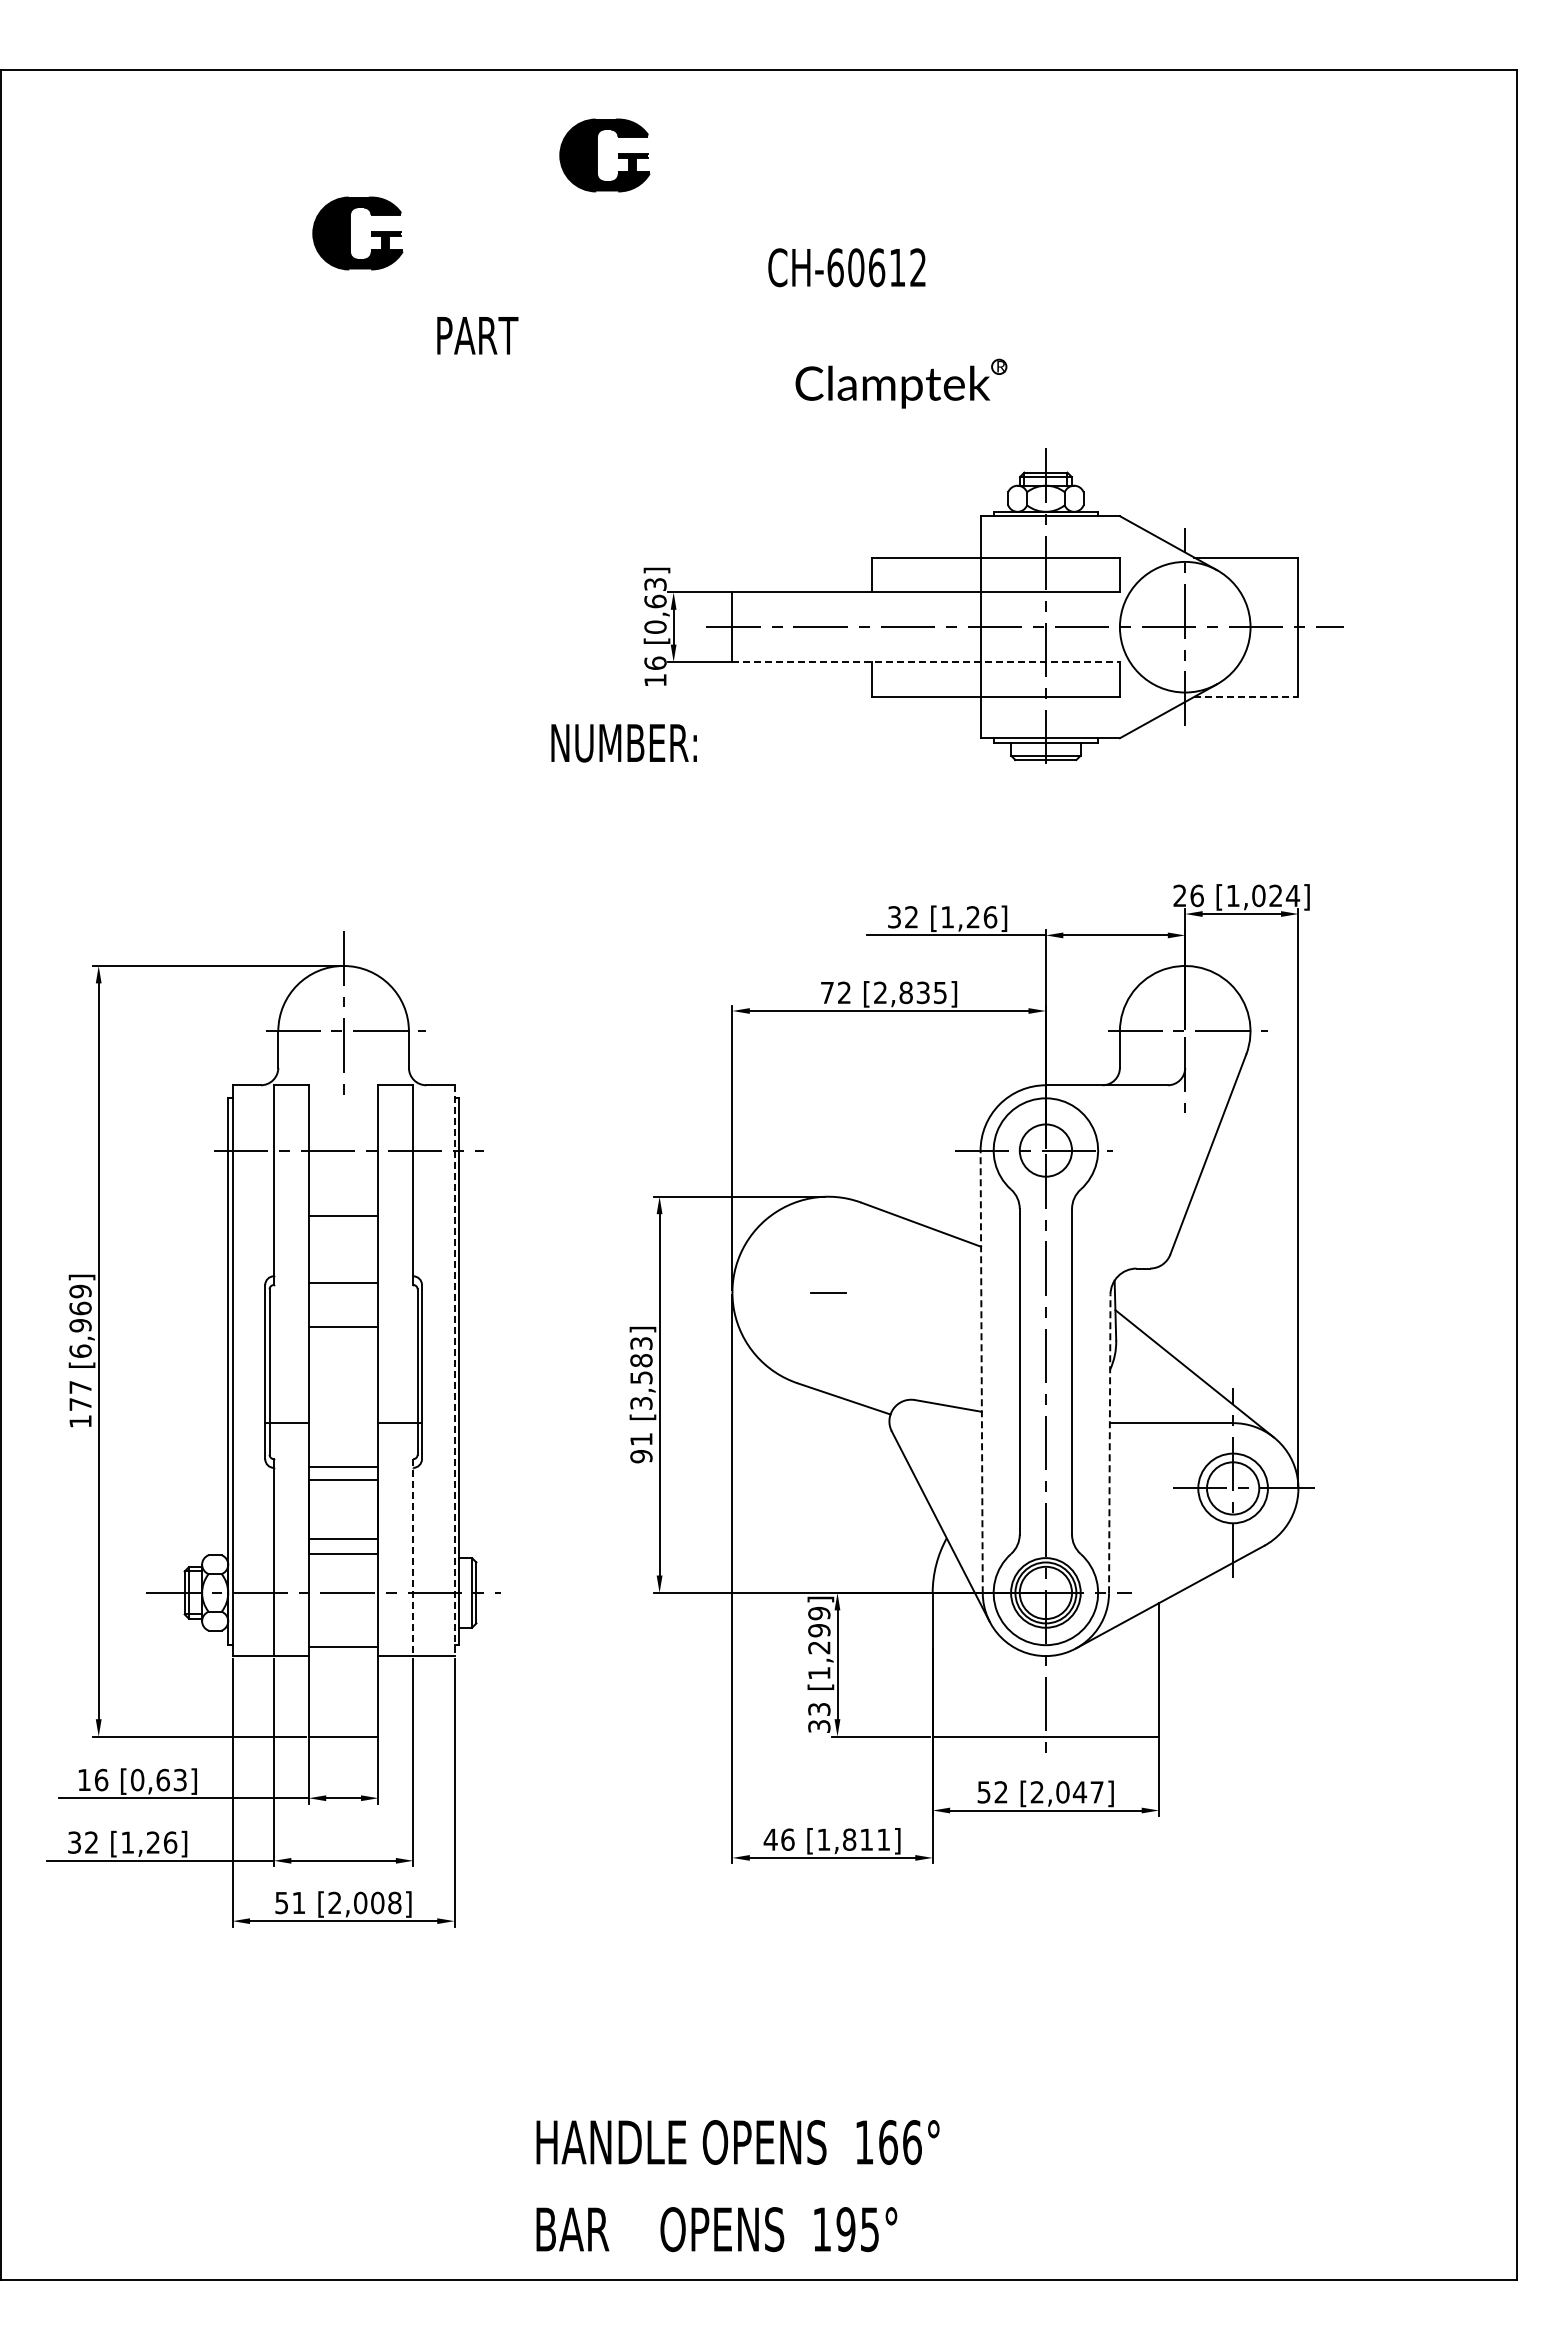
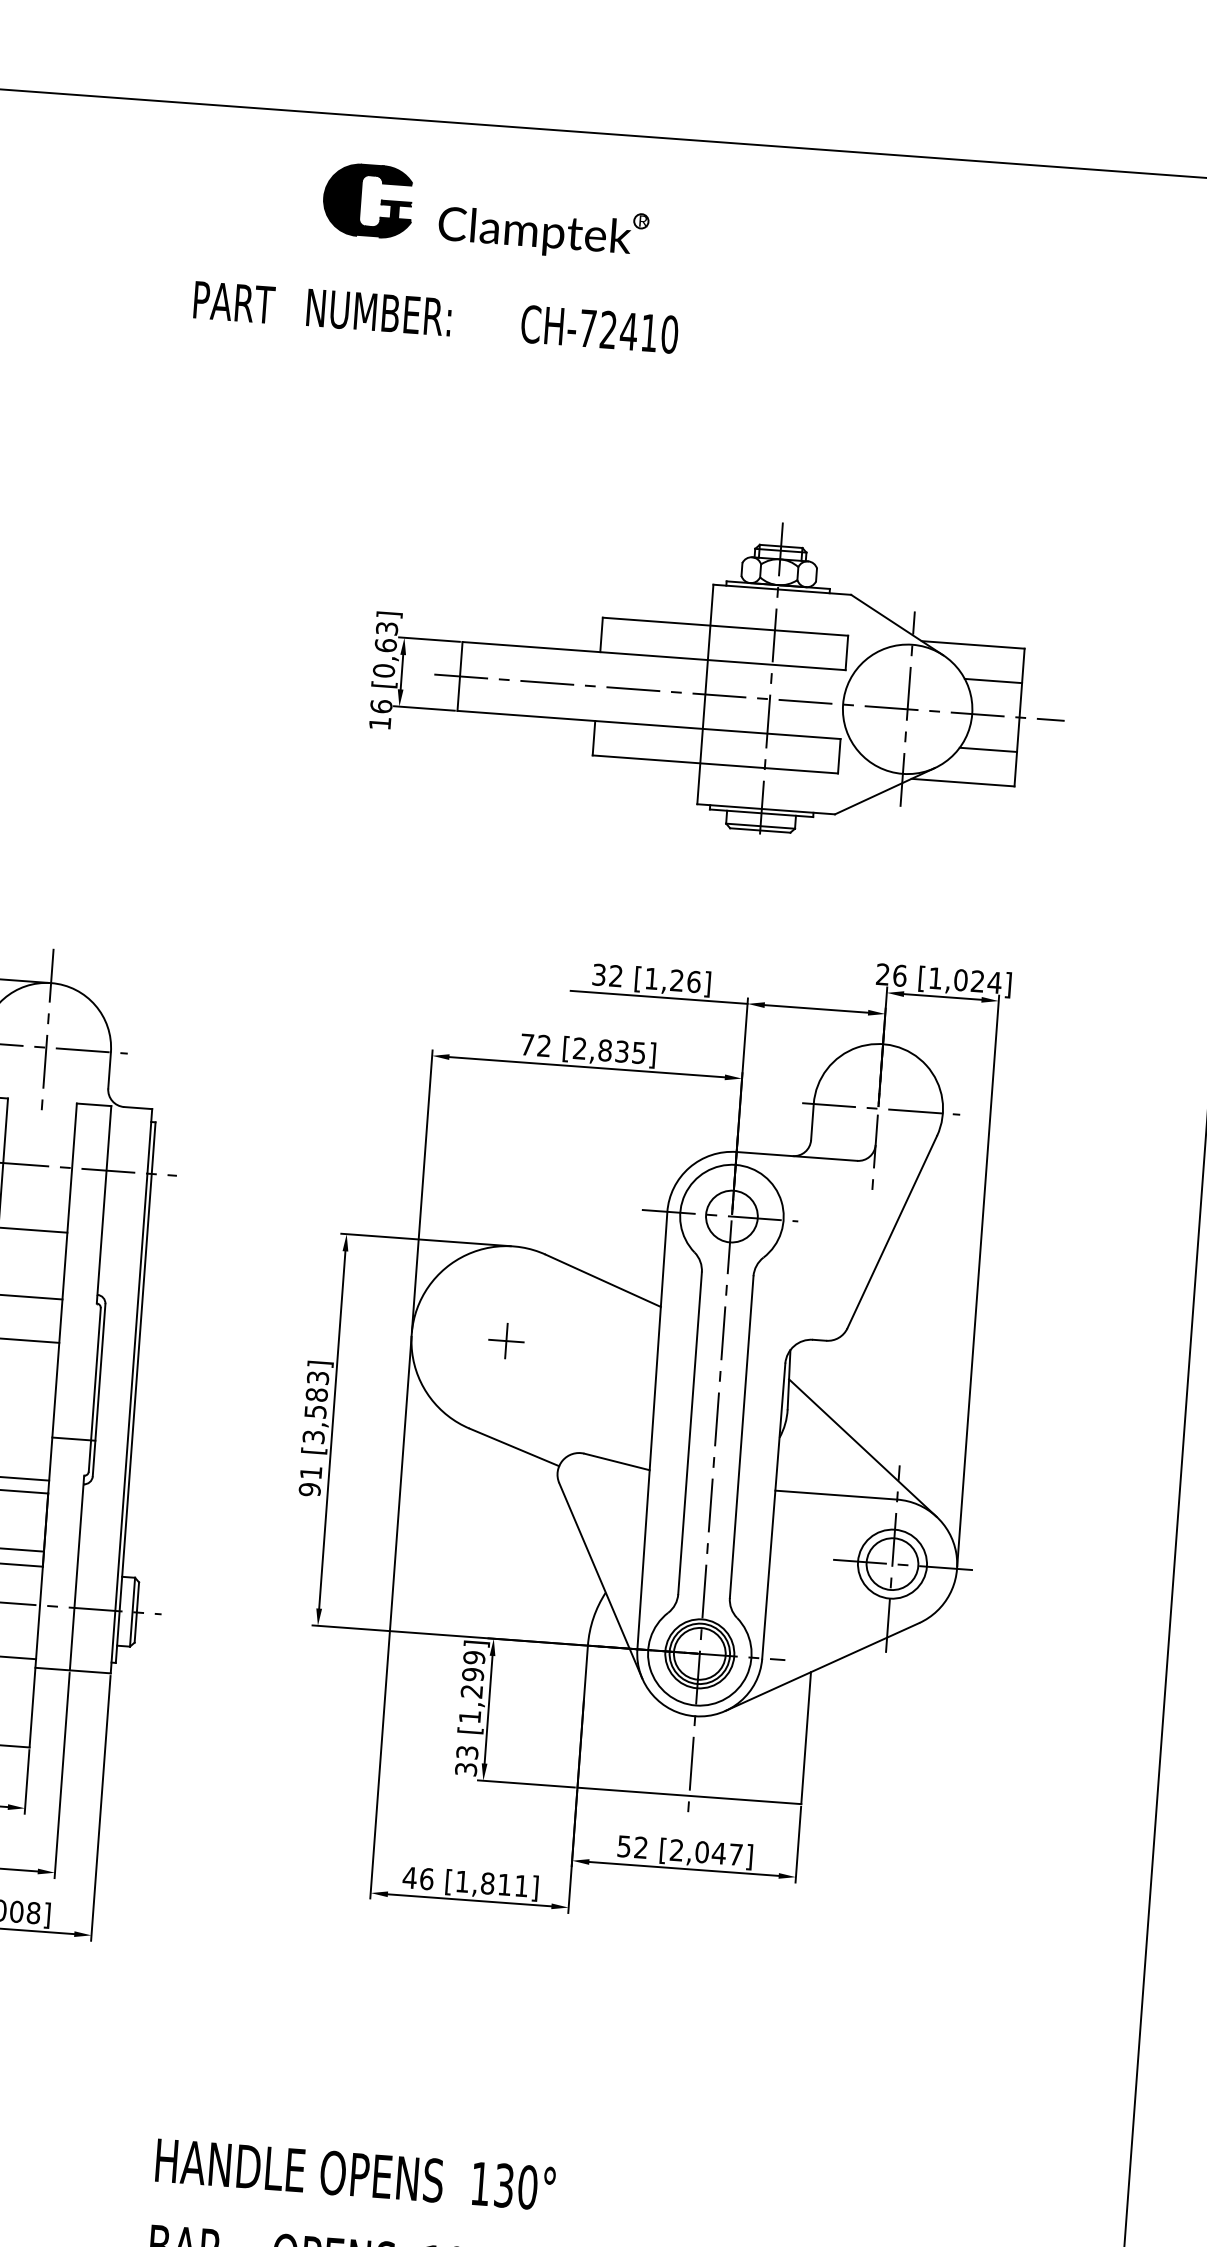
part: (350, 233) -> (111, 259), removed
text: (876, 267) -> (628, 331), CH-60612 -> CH-72410
text: (477, 335) -> (234, 302), moved
part: (901, 383) -> (543, 230), moved
line: (1269, 592) -> (993, 681), added
line: (926, 662) -> (649, 725), dashed -> solid
line: (1269, 662) -> (988, 750), added
line: (1246, 696) -> (963, 782), dashed -> solid
text: (623, 743) -> (378, 312), moved
line: (828, 1292) -> (506, 1341), added
line: (454, 1371) -> (131, 1392), dashed -> solid
line: (981, 1371) -> (652, 1430), dashed -> solid
line: (1109, 1443) -> (773, 1510), dashed -> solid
line: (413, 1558) -> (77, 1573), dashed -> solid
text: (900, 2142) -> (516, 2186), 166° -> 130°

